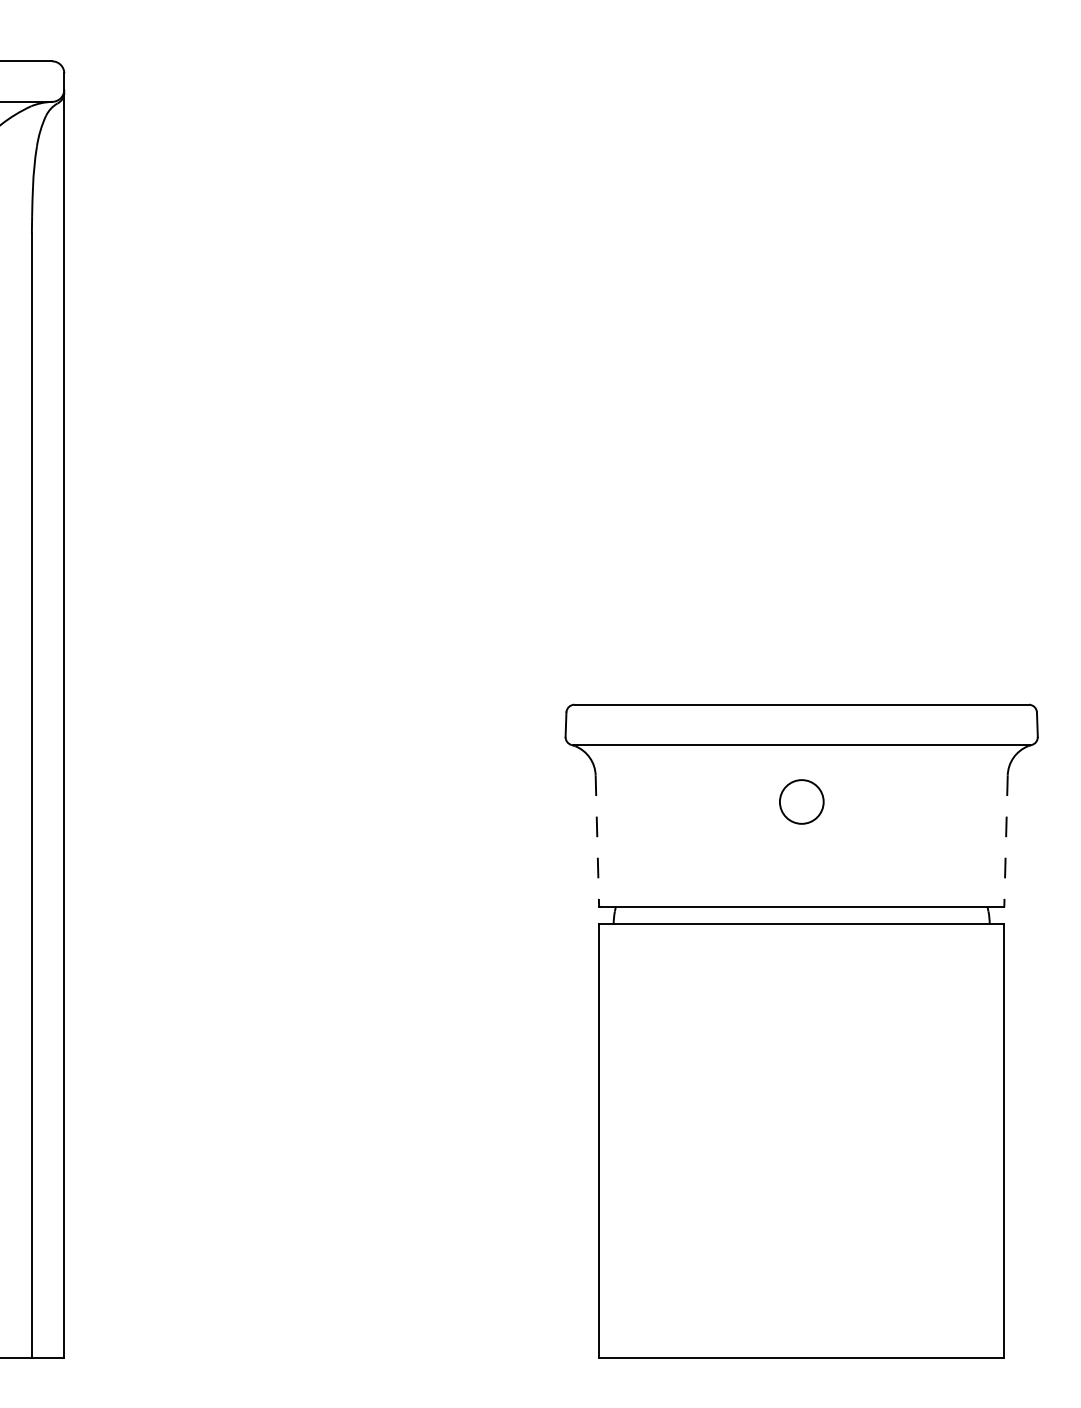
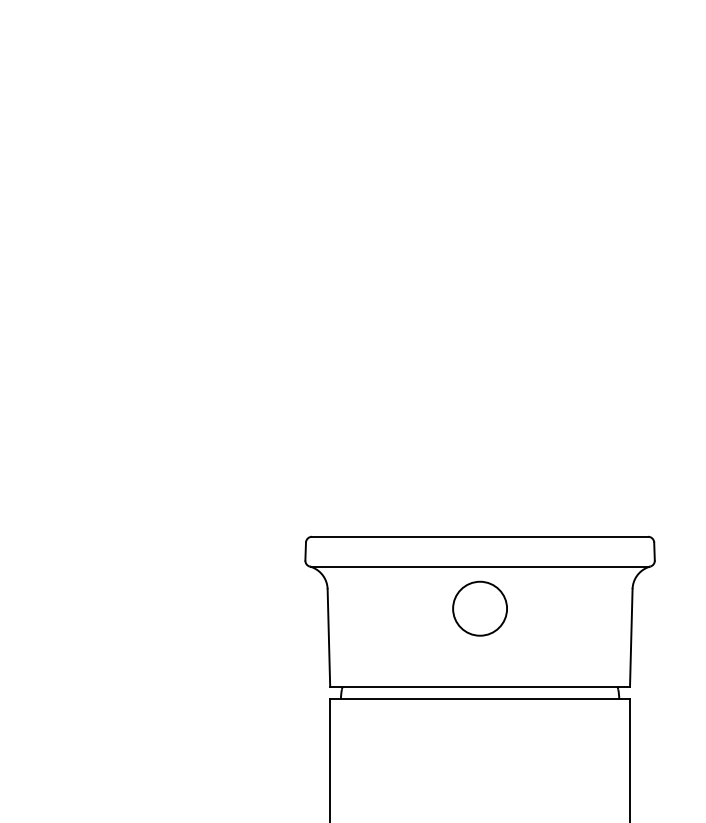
circle: (801, 801) -> (479, 608), size x1.67
line: (597, 841) -> (328, 637), dashed -> solid
line: (1006, 841) -> (631, 637), dashed -> solid

